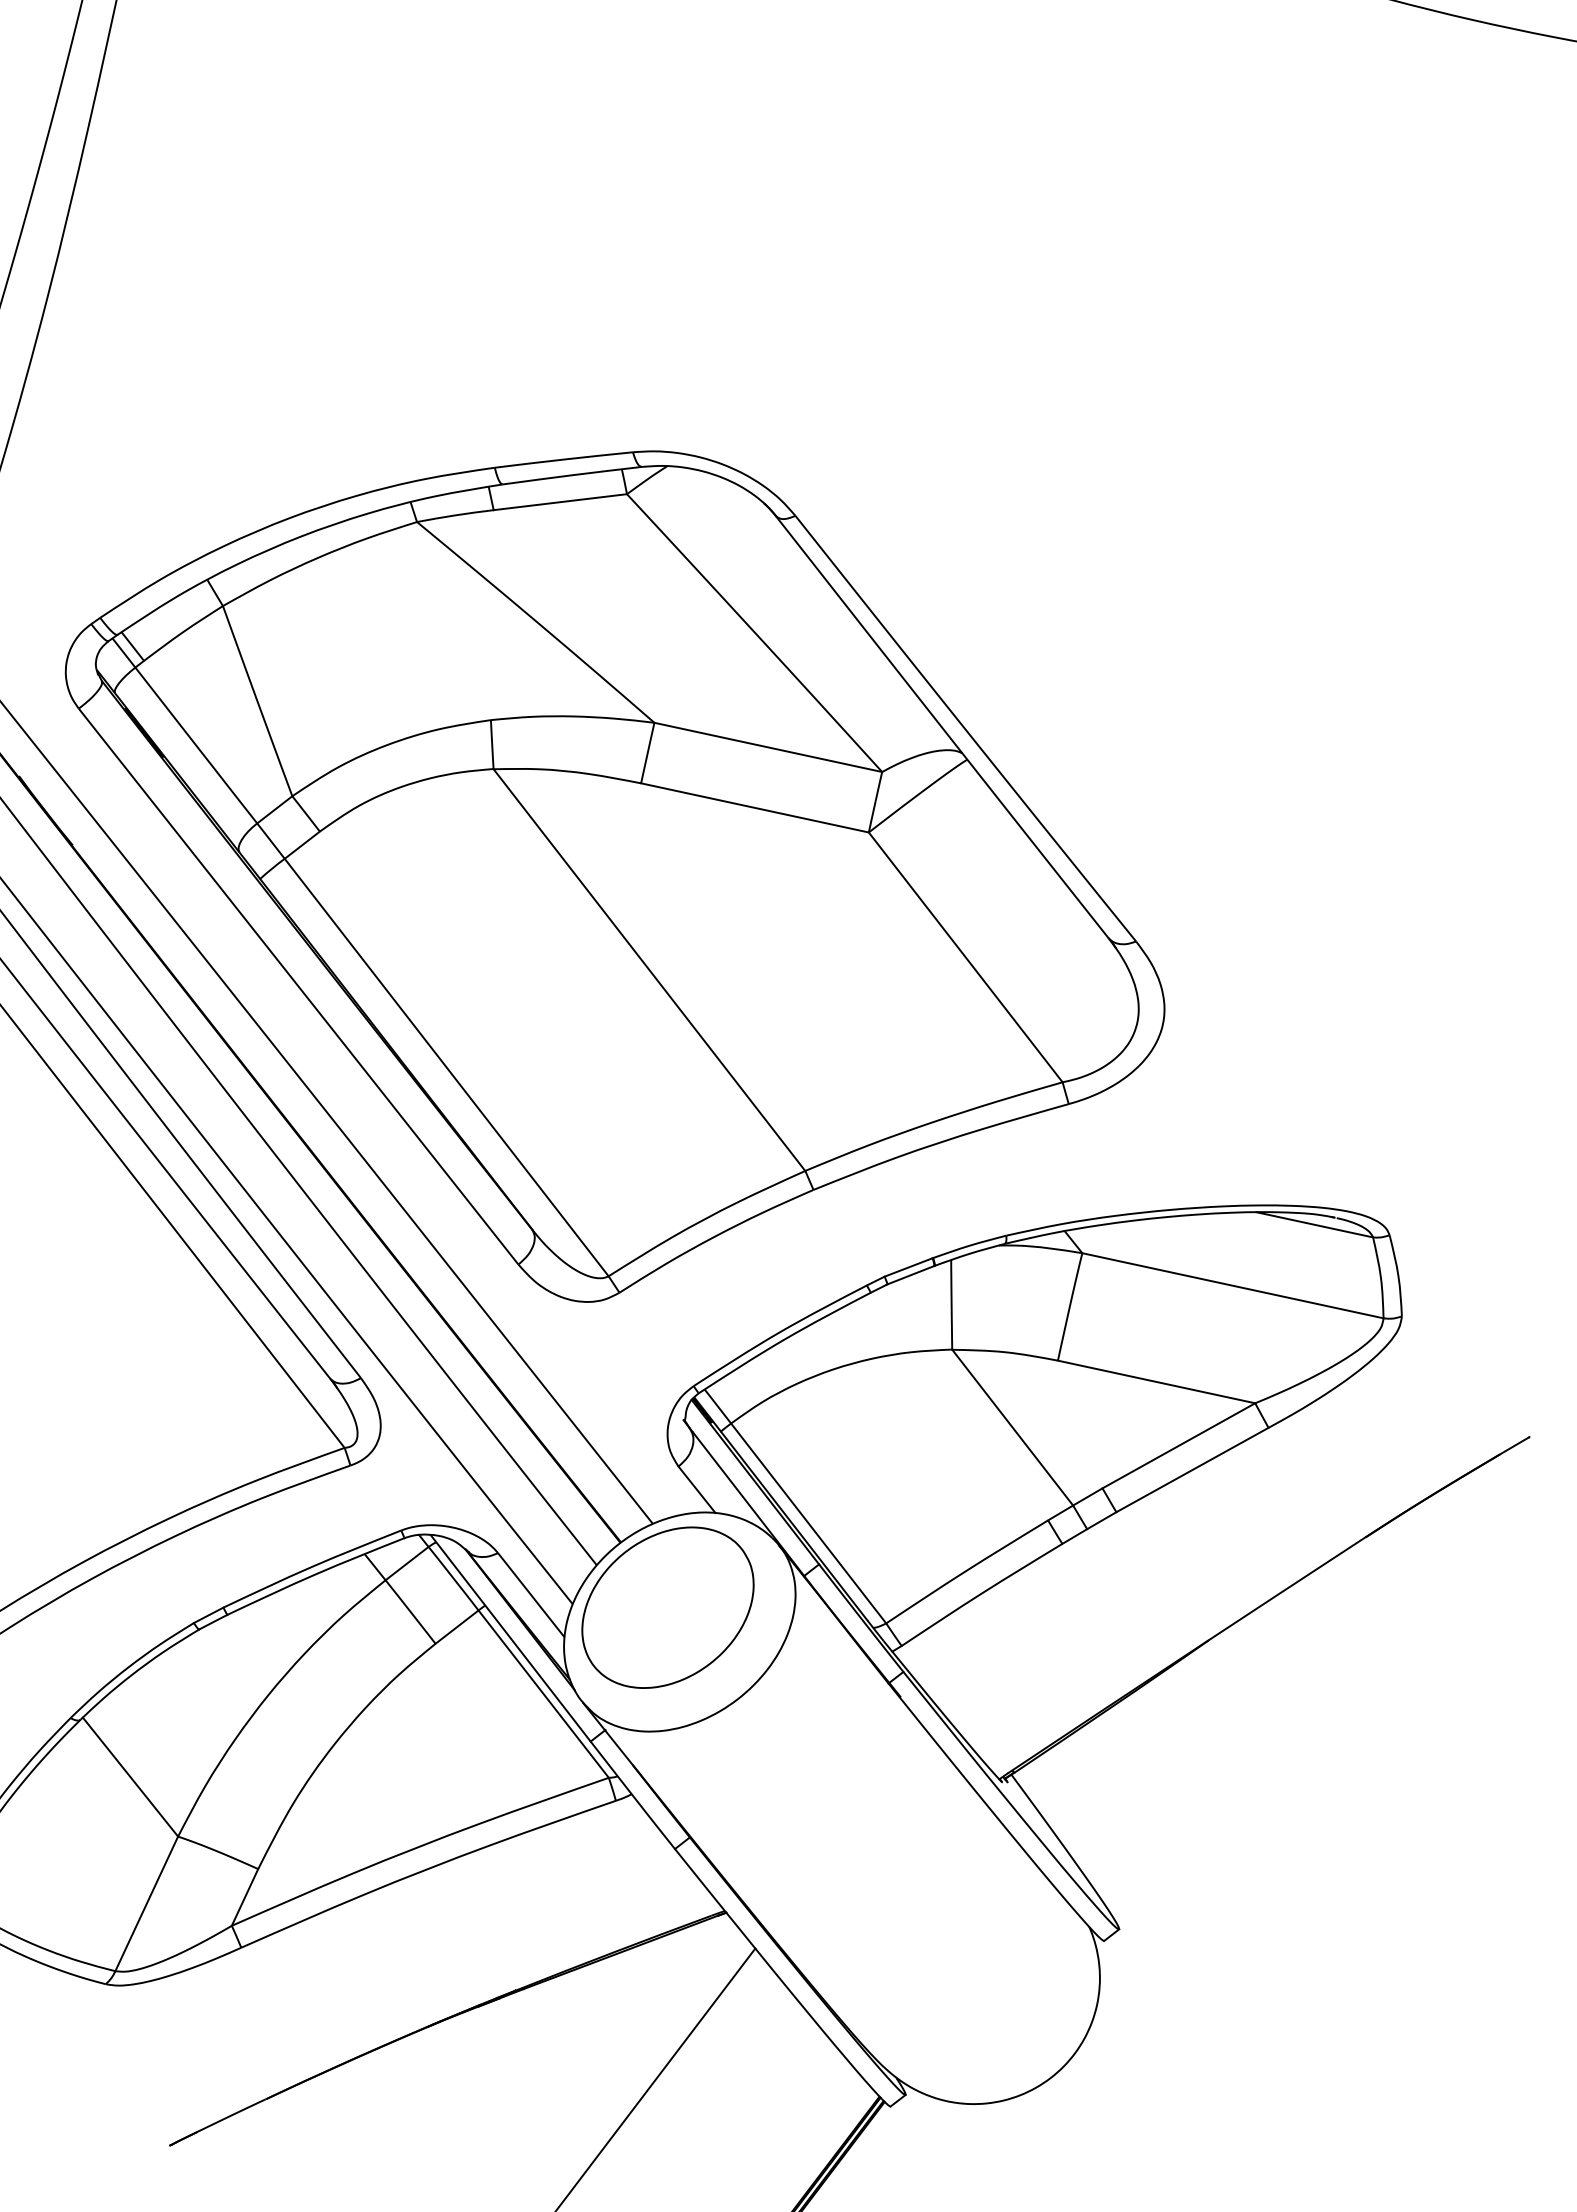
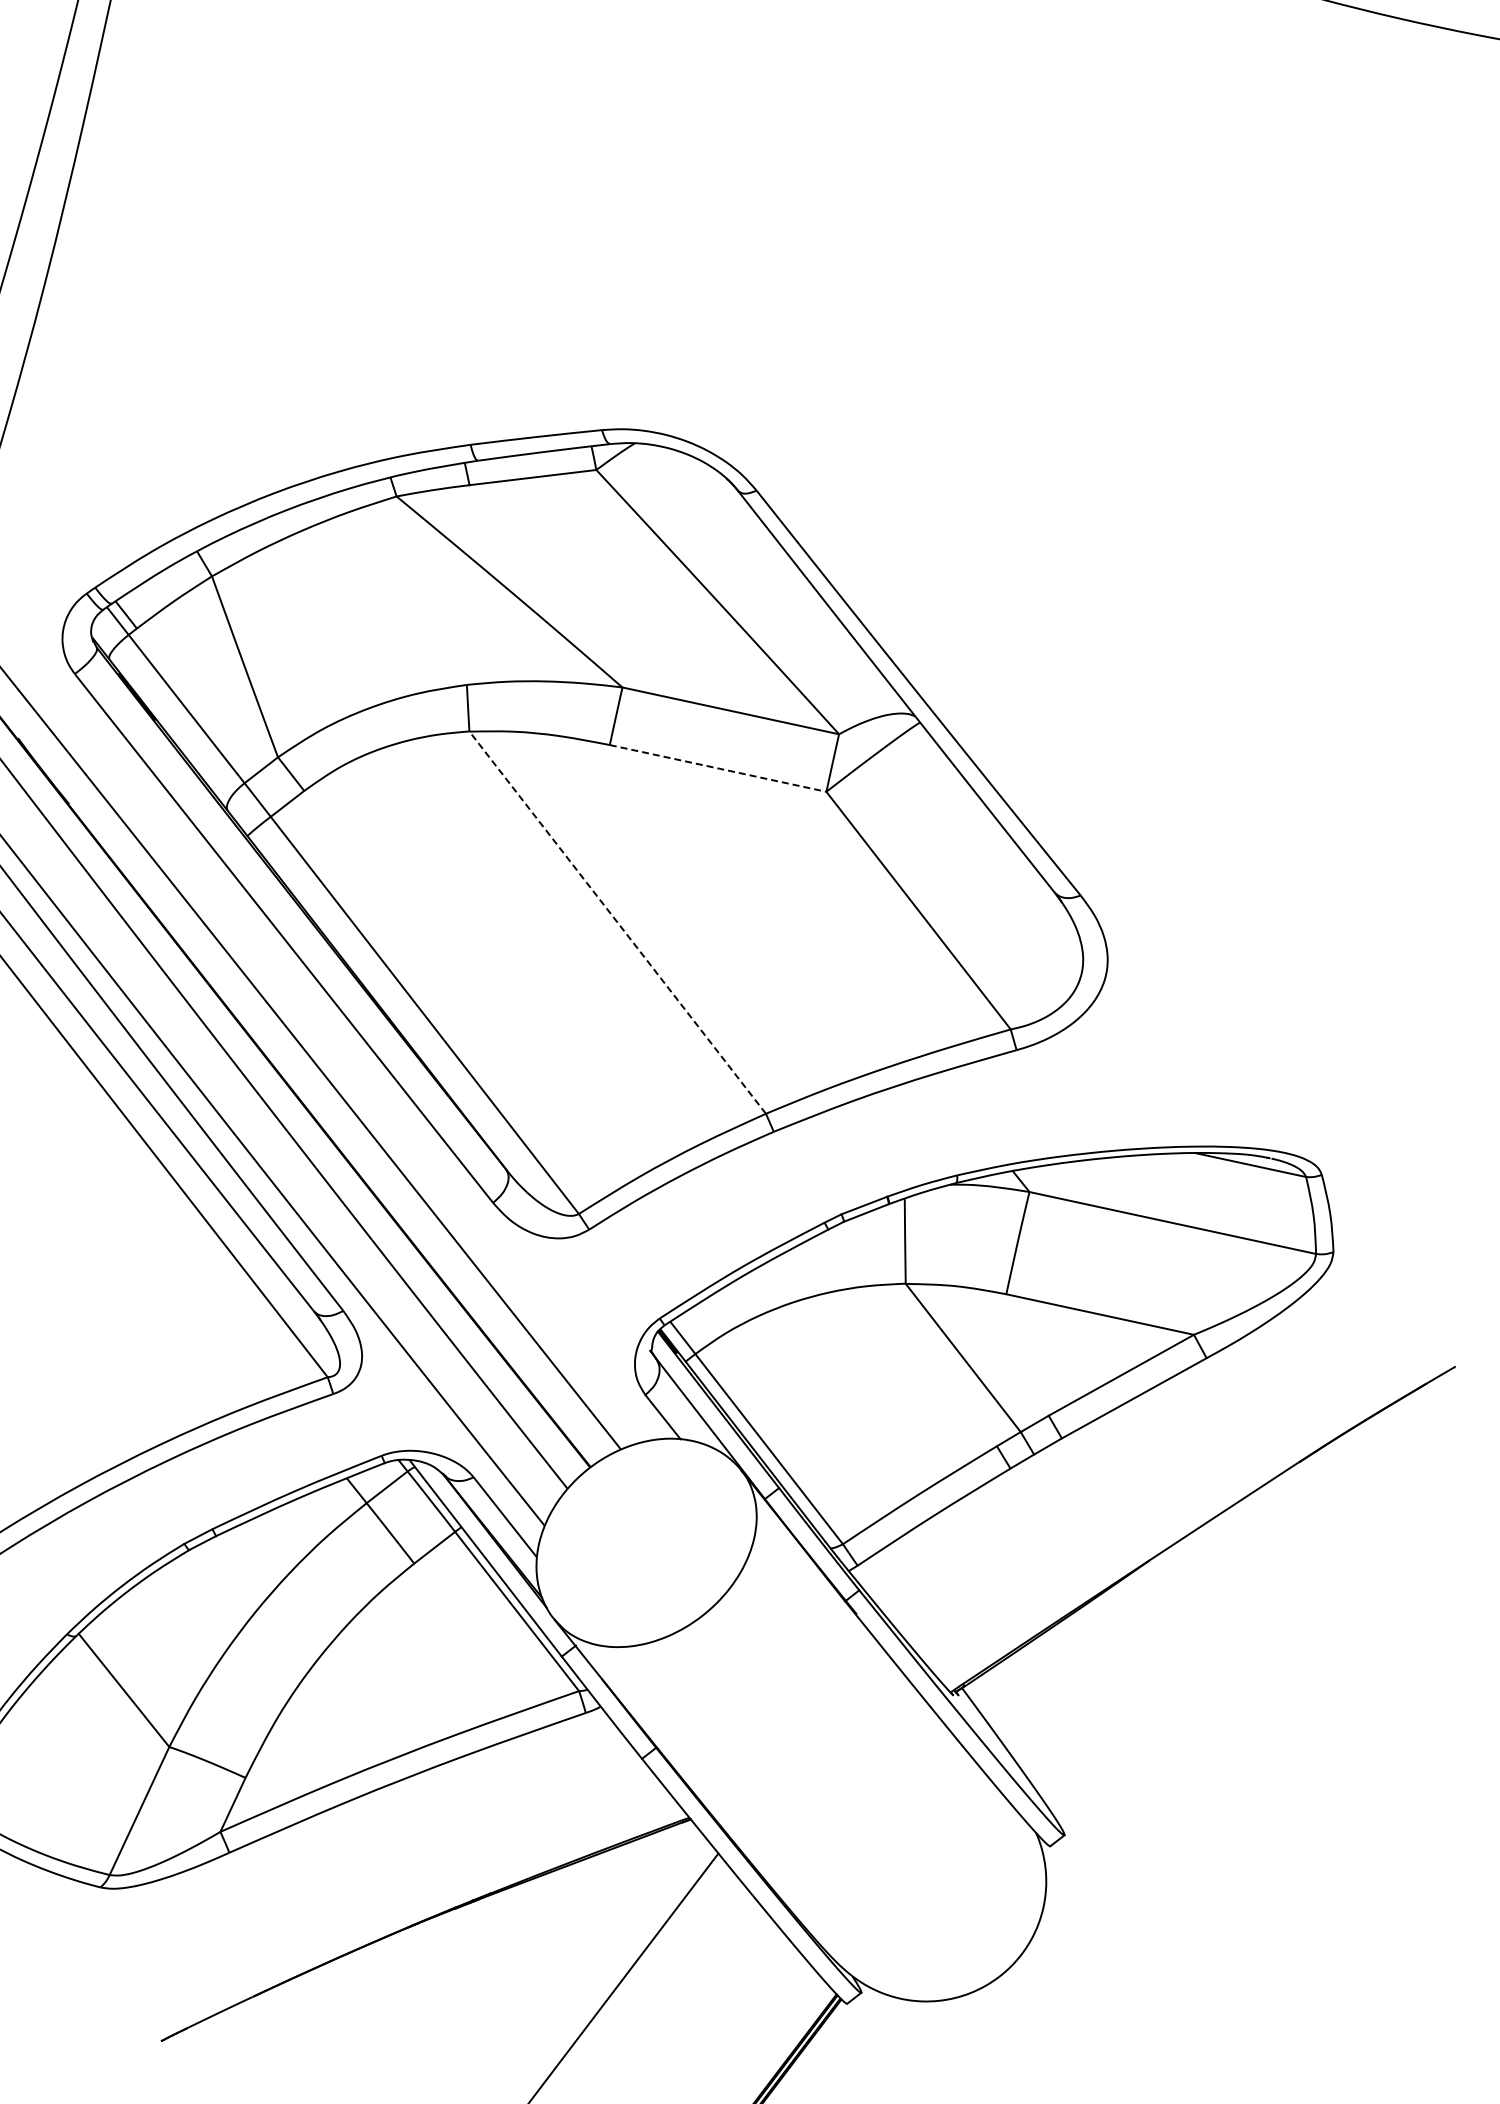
line: (755, 807) -> (718, 768), solid -> dashed
line: (649, 969) -> (617, 922), solid -> dashed
part: (668, 1607) -> (635, 1529), removed

